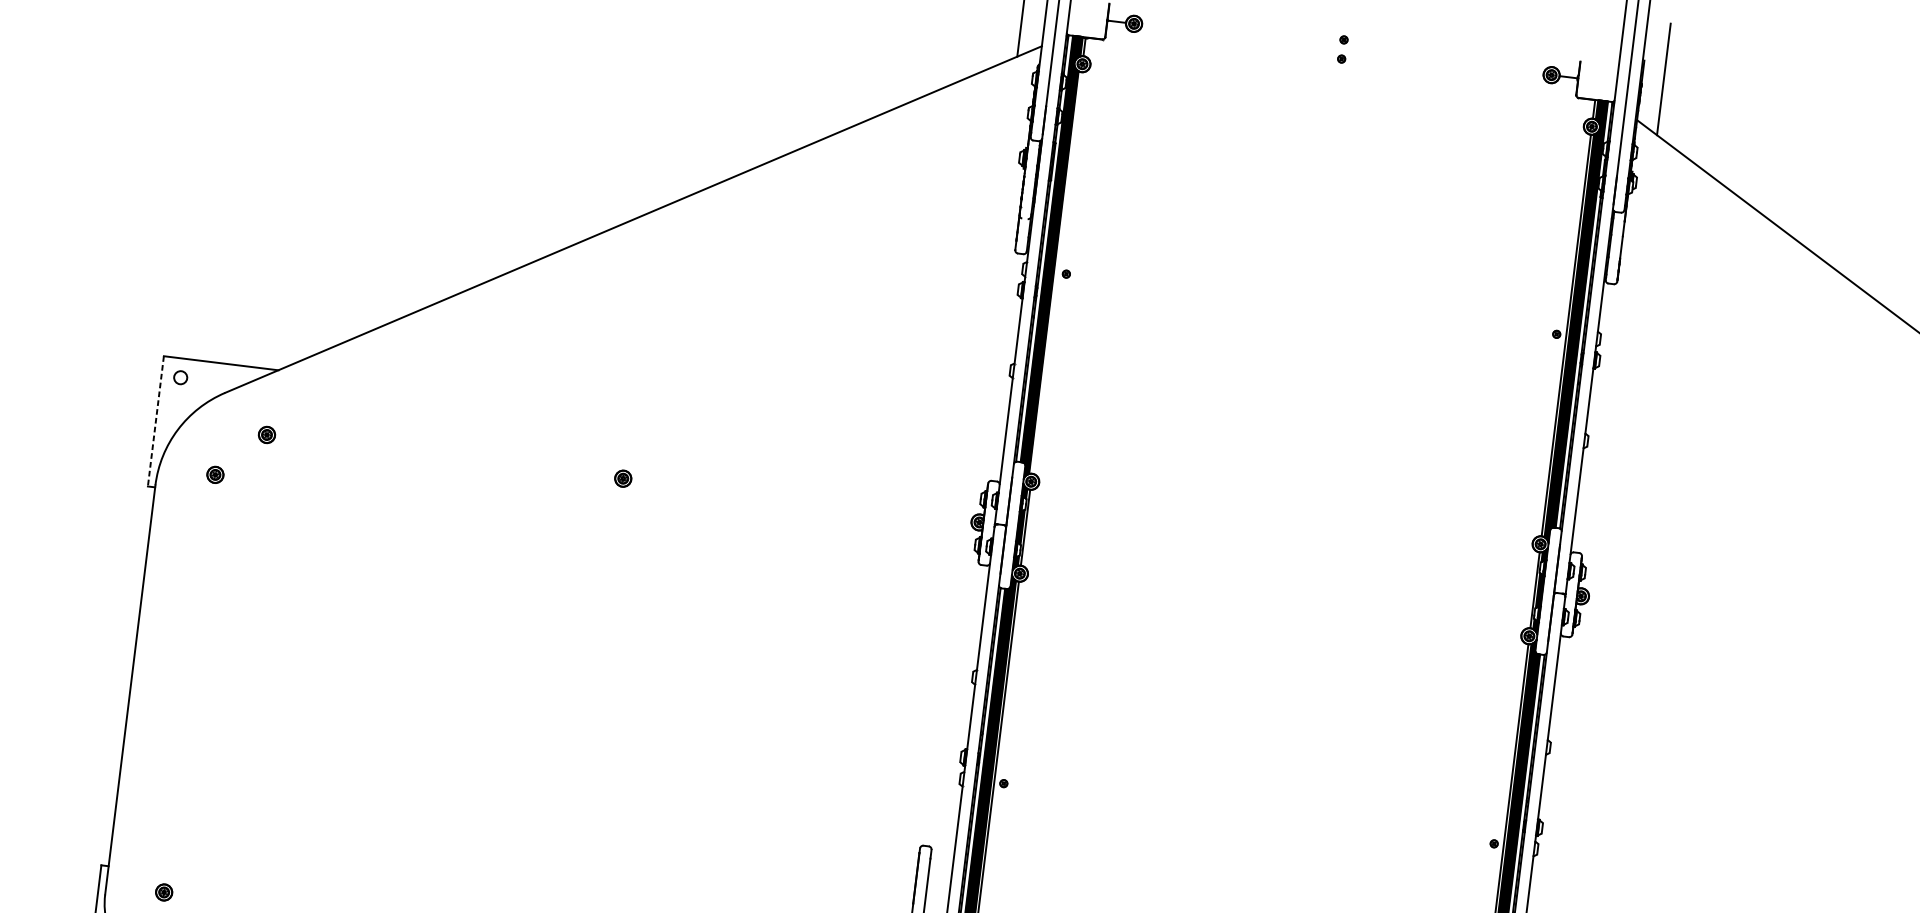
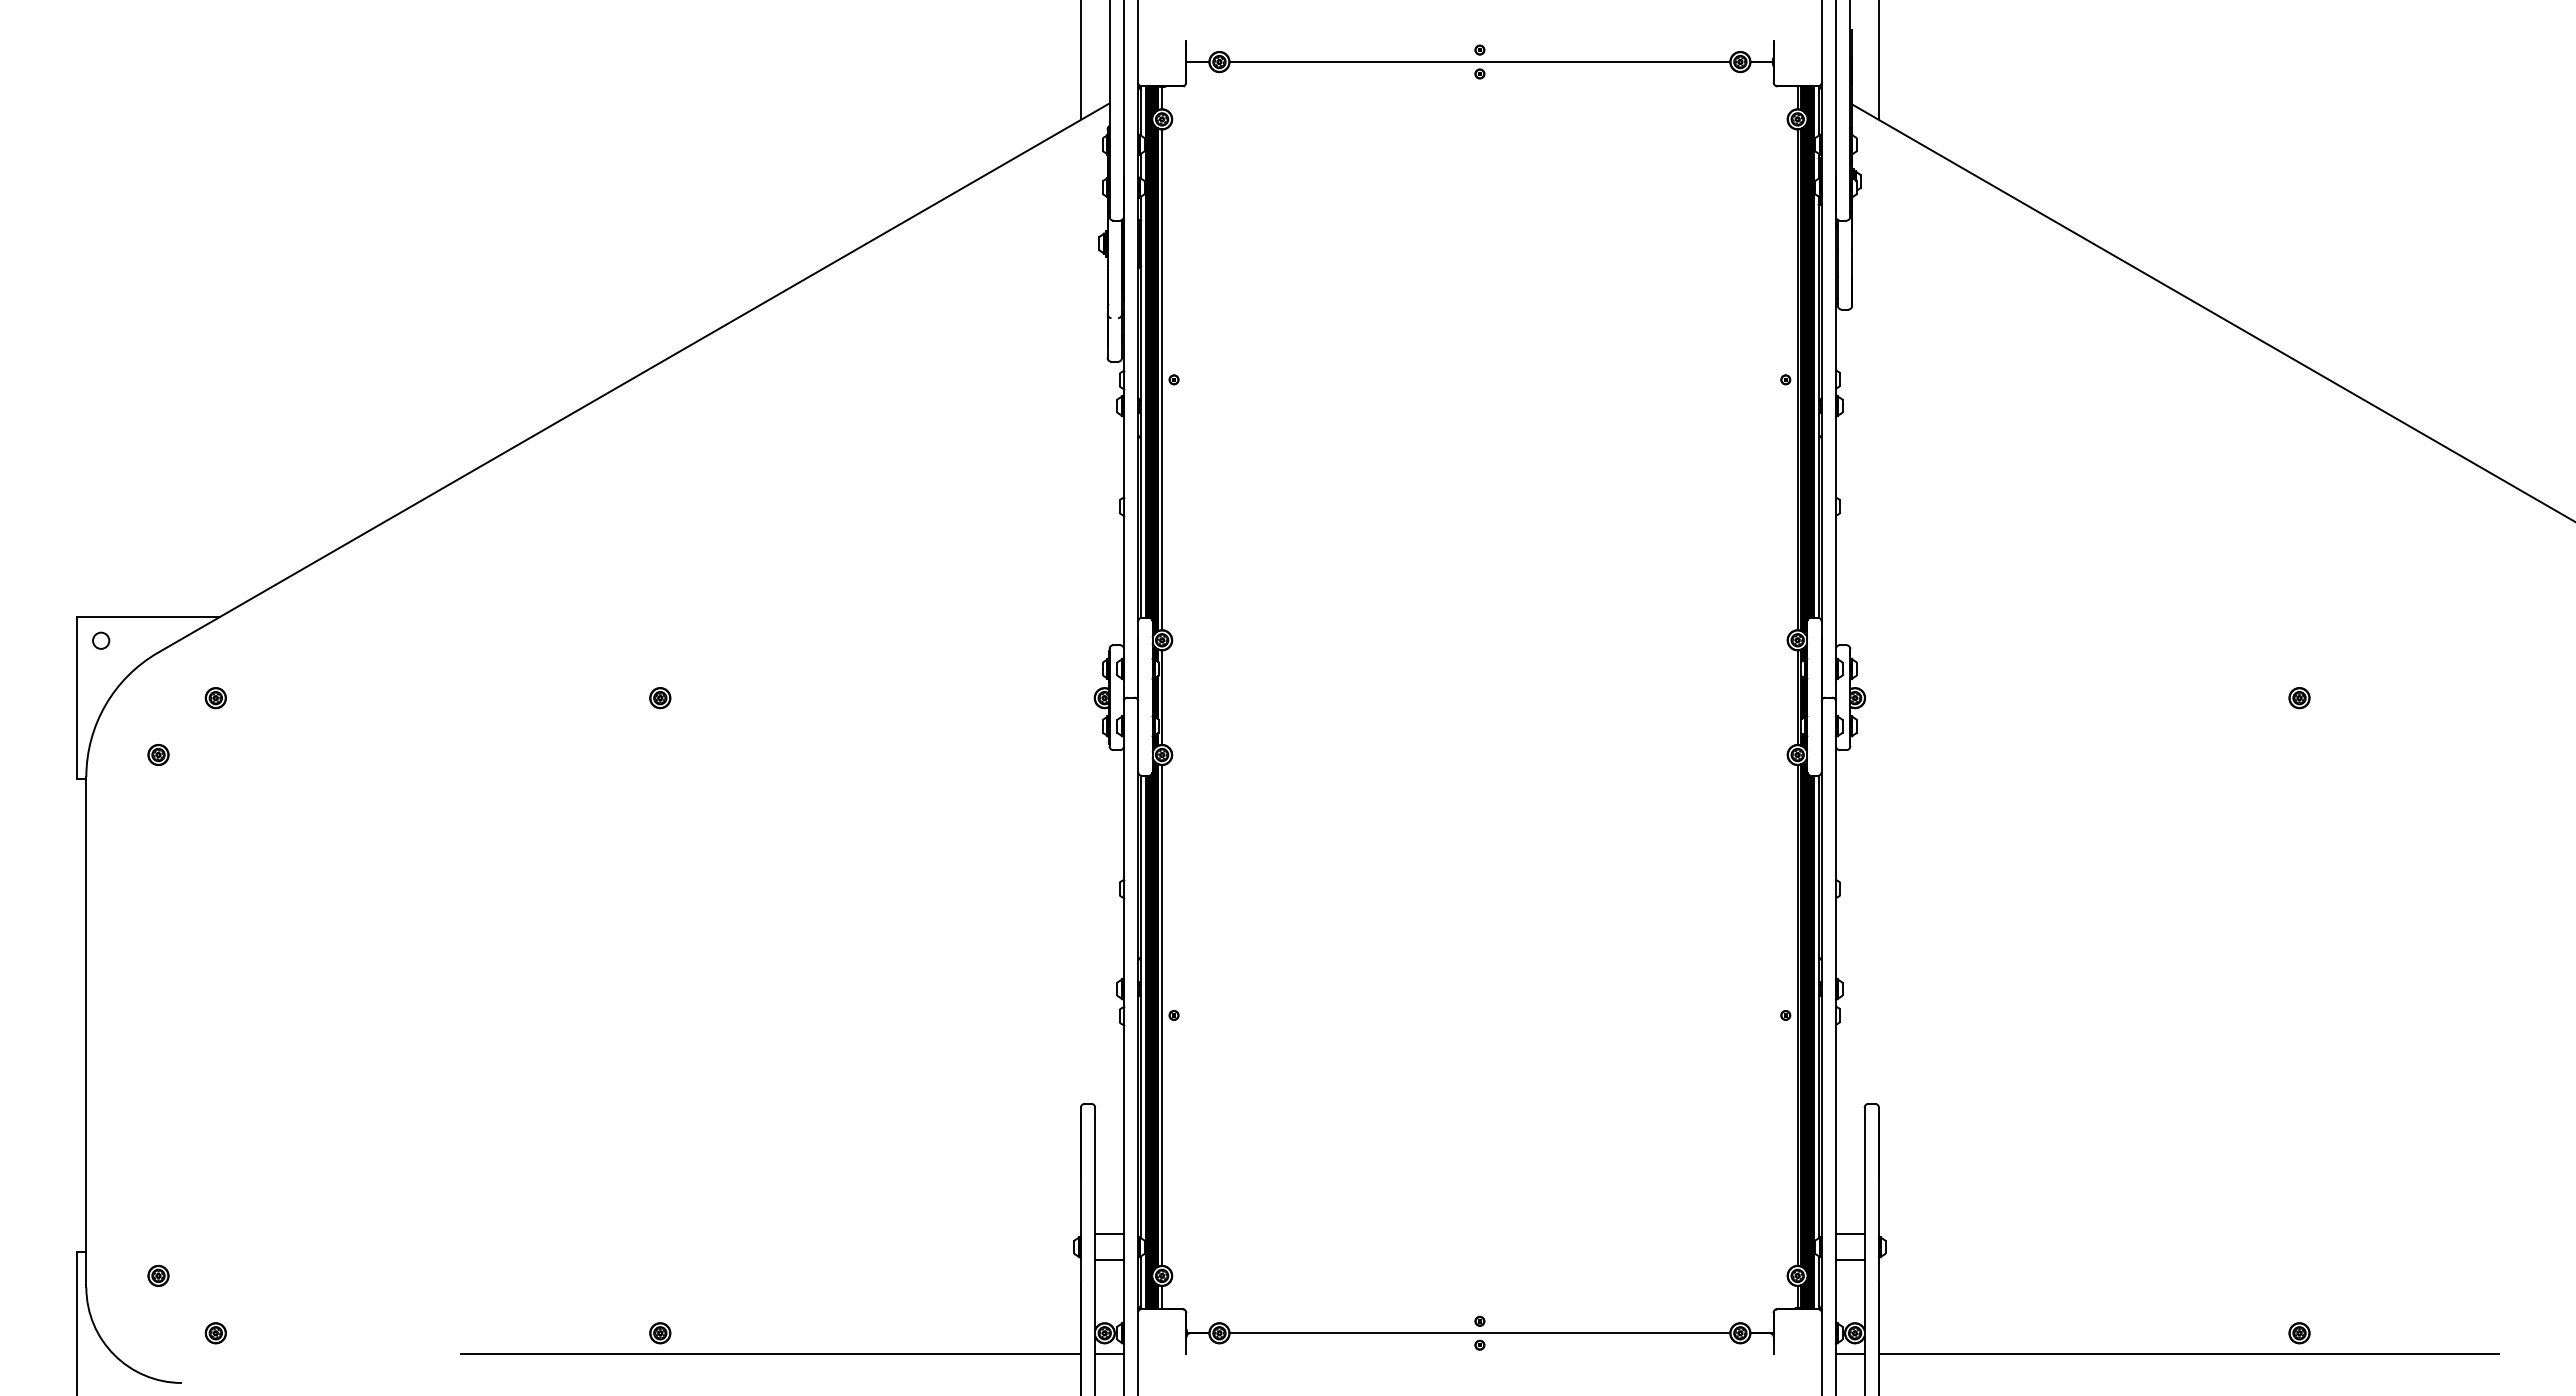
line: (1342, 49) -> (1479, 62), added
line: (1057, 272) -> (1162, 379), added
line: (156, 421) -> (77, 698), dashed -> solid

